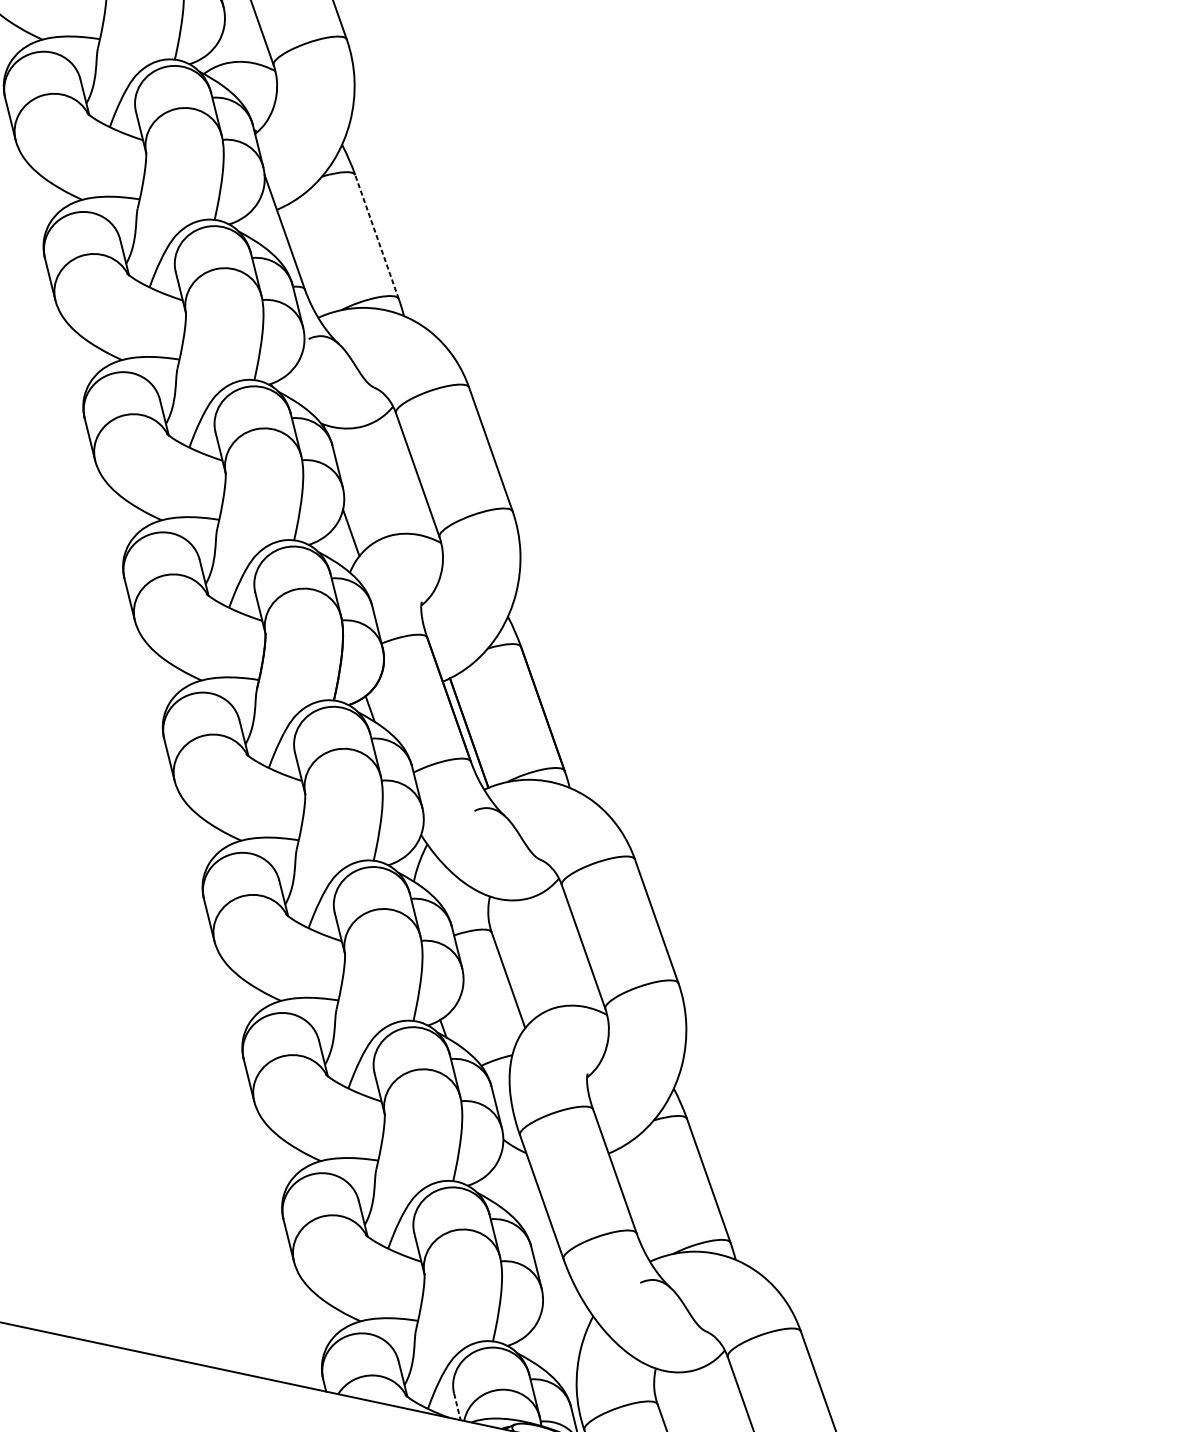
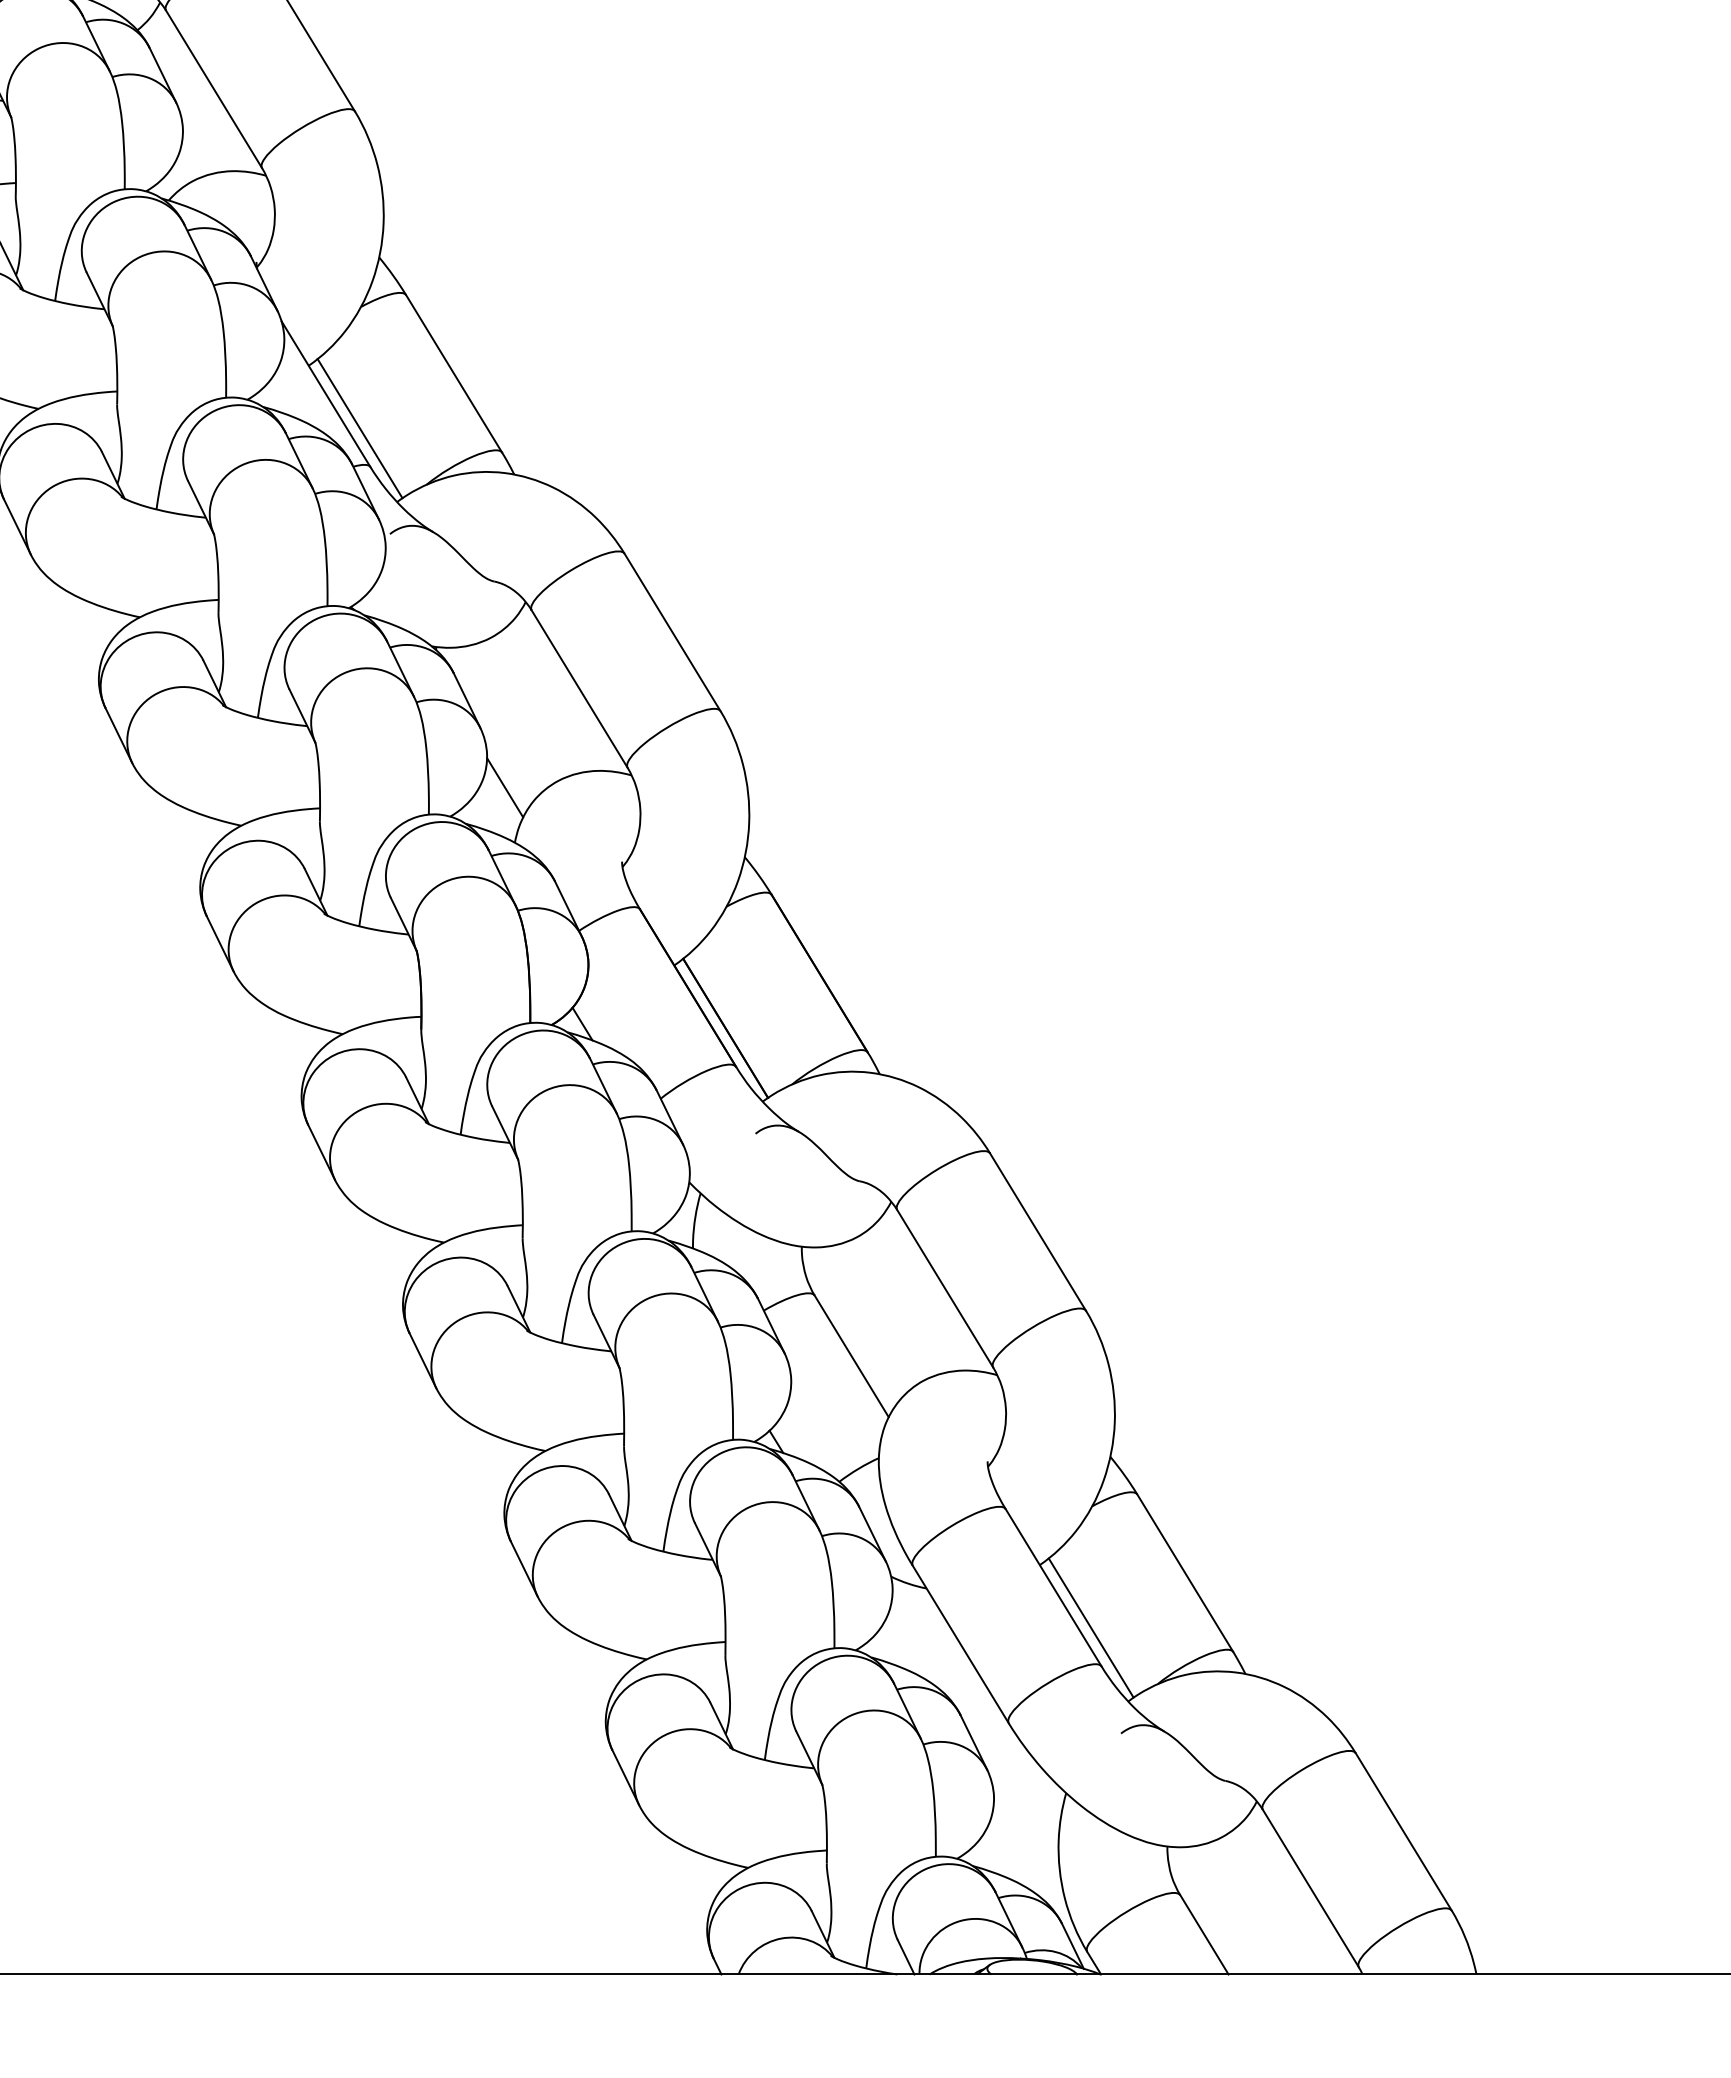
line: (376, 236) -> (453, 373), dashed -> solid
line: (303, 261) -> (359, 428), added
line: (634, 1204) -> (1090, 1627), added
line: (457, 1407) -> (906, 1957), dashed -> solid

